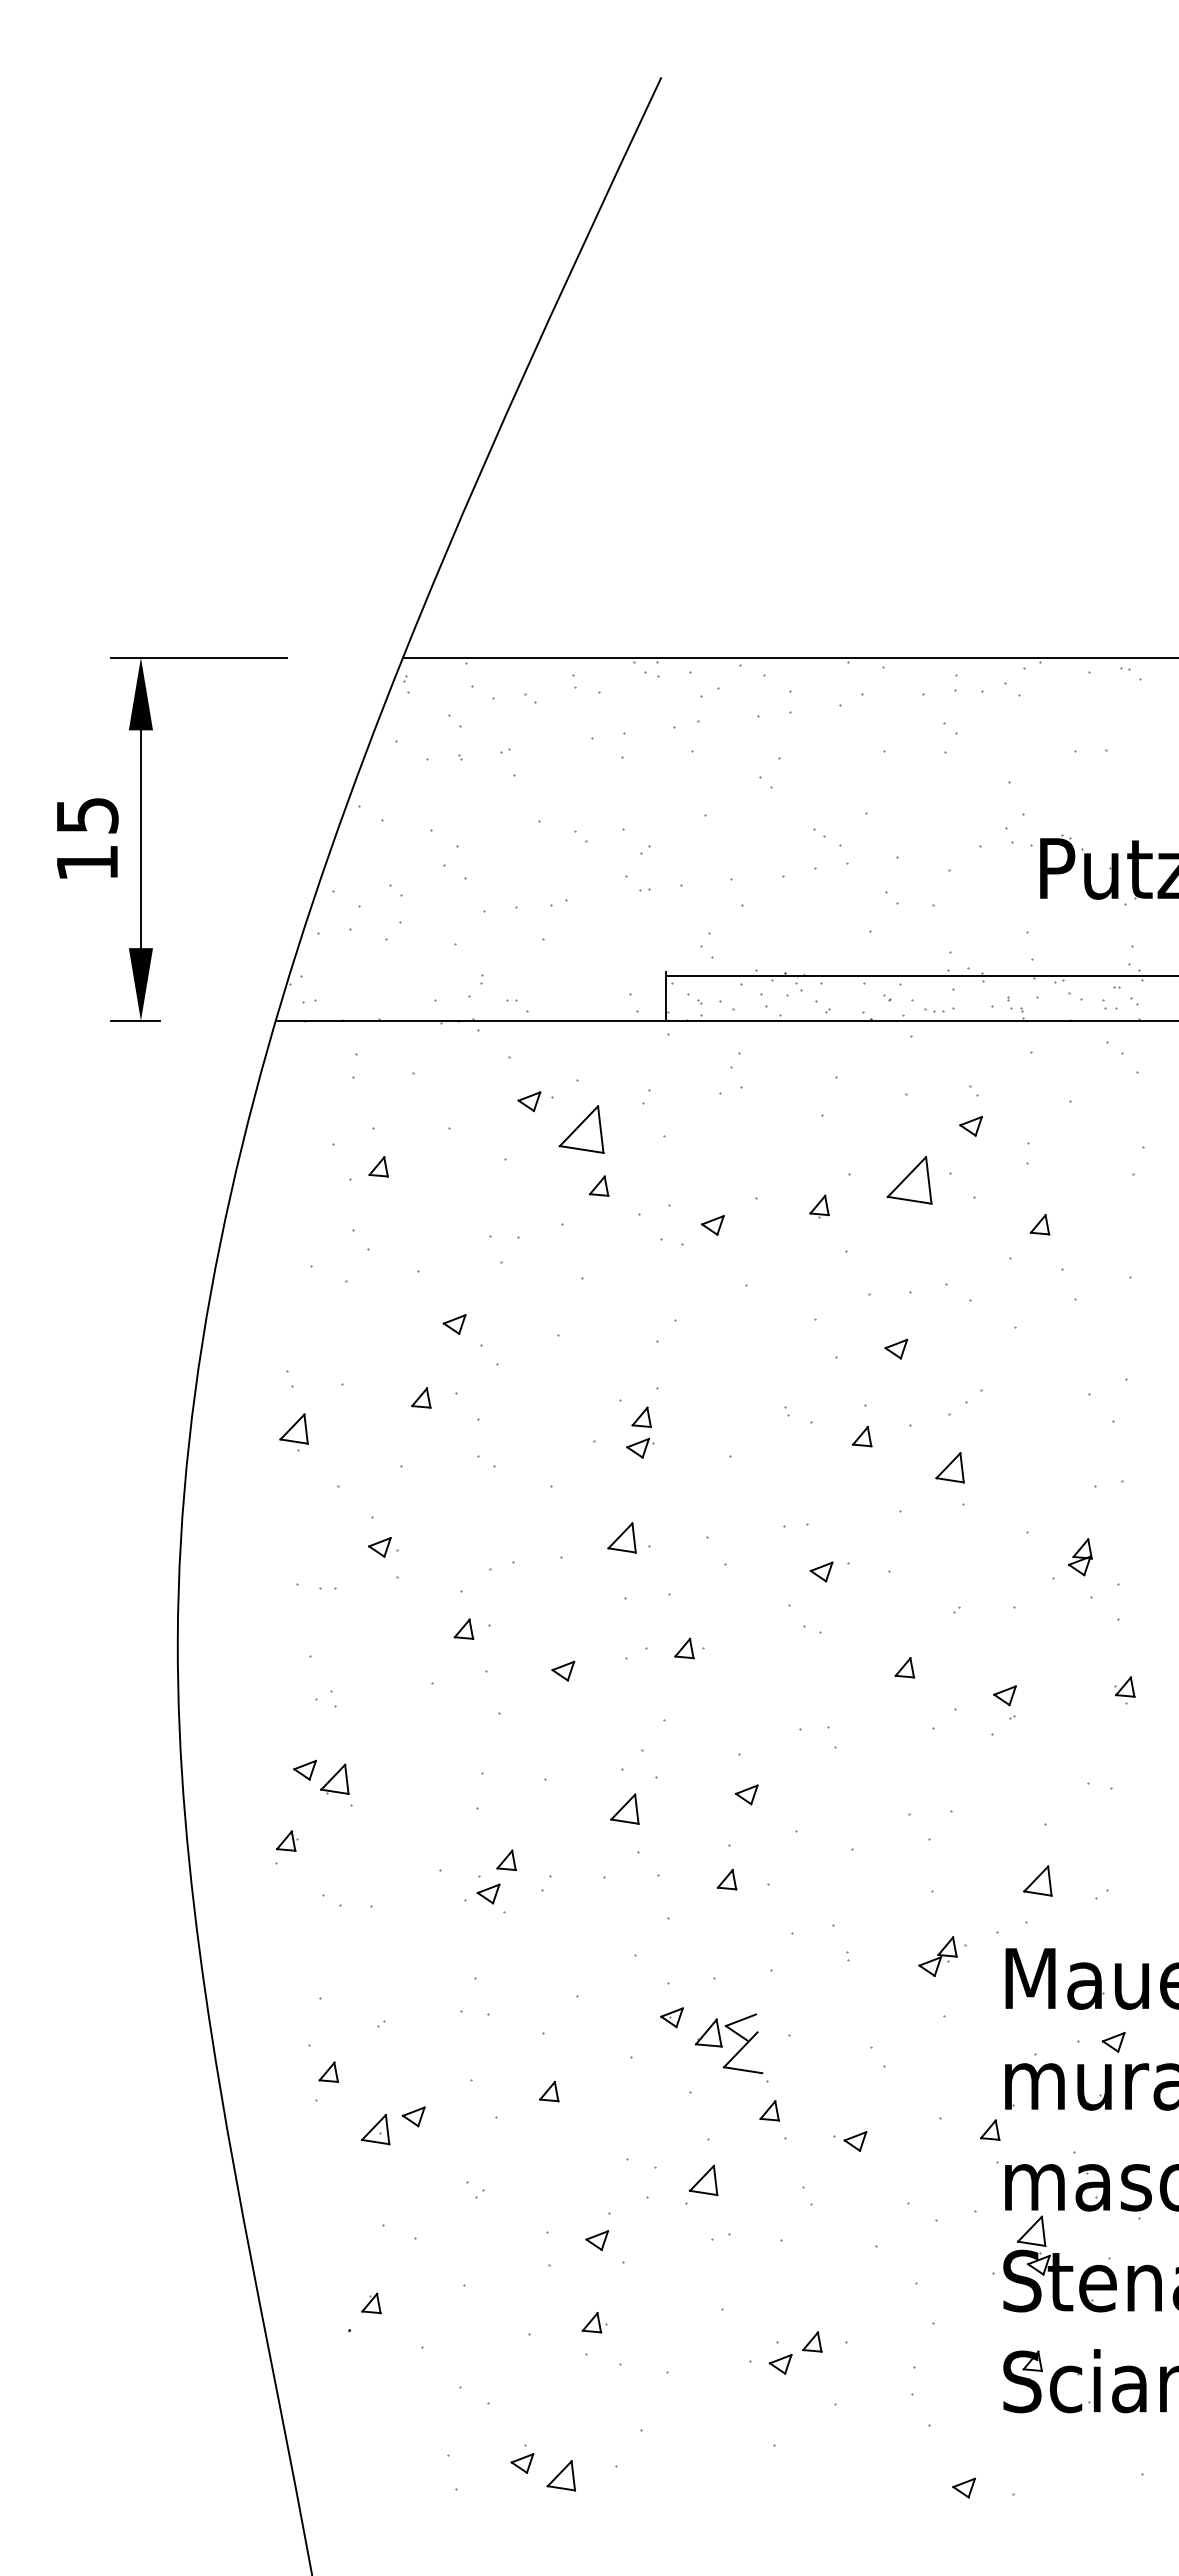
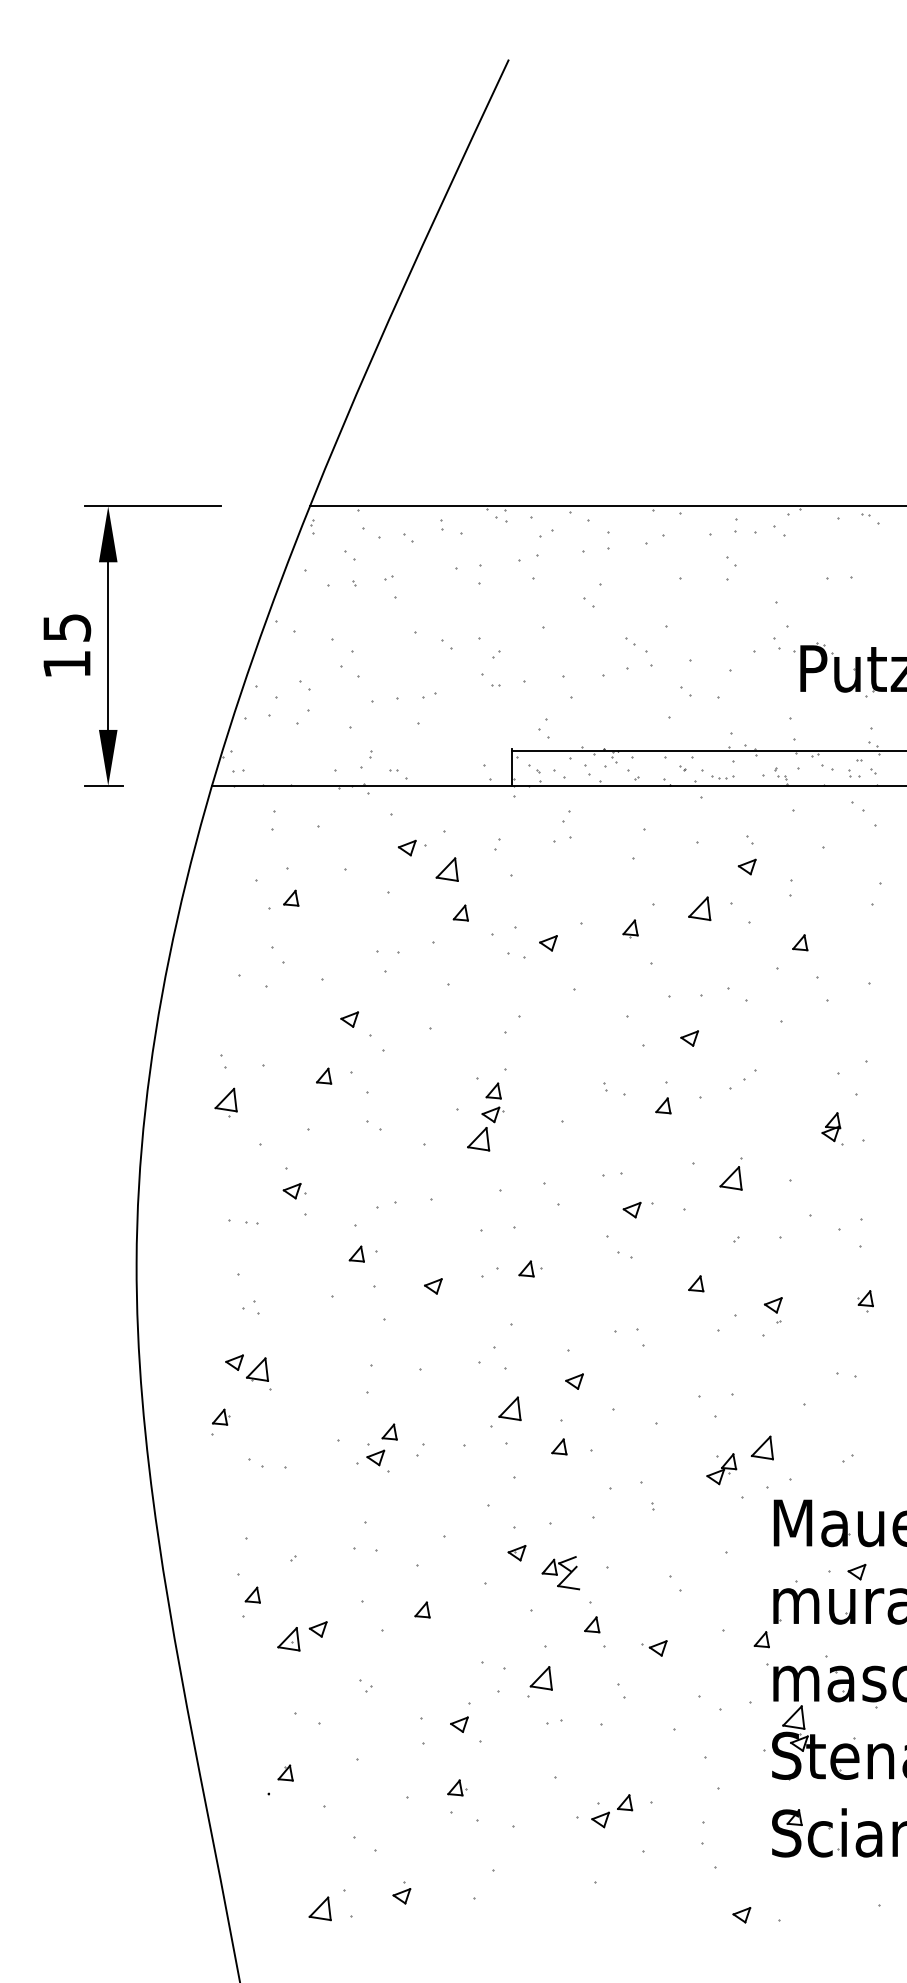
part: (580, 1129) -> (446, 869), size x0.62
part: (908, 1180) -> (699, 908), size x0.62
part: (949, 1467) -> (730, 1178), moved
part: (621, 1537) -> (478, 1138), moved
part: (1080, 1557) -> (831, 1127), moved
part: (624, 1808) -> (509, 1408), moved
part: (1037, 1880) -> (762, 1447), moved
part: (937, 1956) -> (721, 1469), moved
part: (728, 2043) -> (560, 1573), size x0.71
part: (560, 2475) -> (319, 1908), moved

